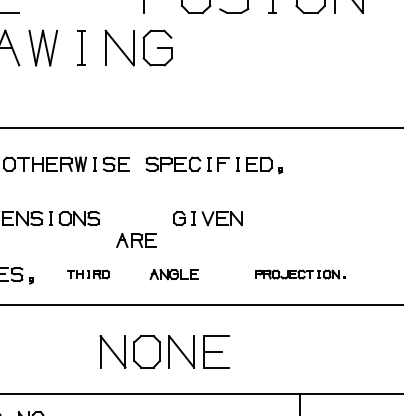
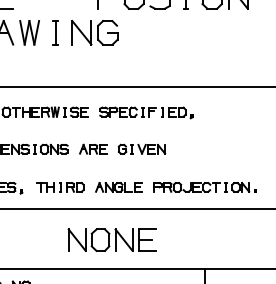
part: (136, 239) -> (93, 148), moved
part: (88, 274) -> (60, 187), size x1.67
part: (173, 274) -> (118, 187), size x1.43
part: (299, 274) -> (204, 187), size x1.67

